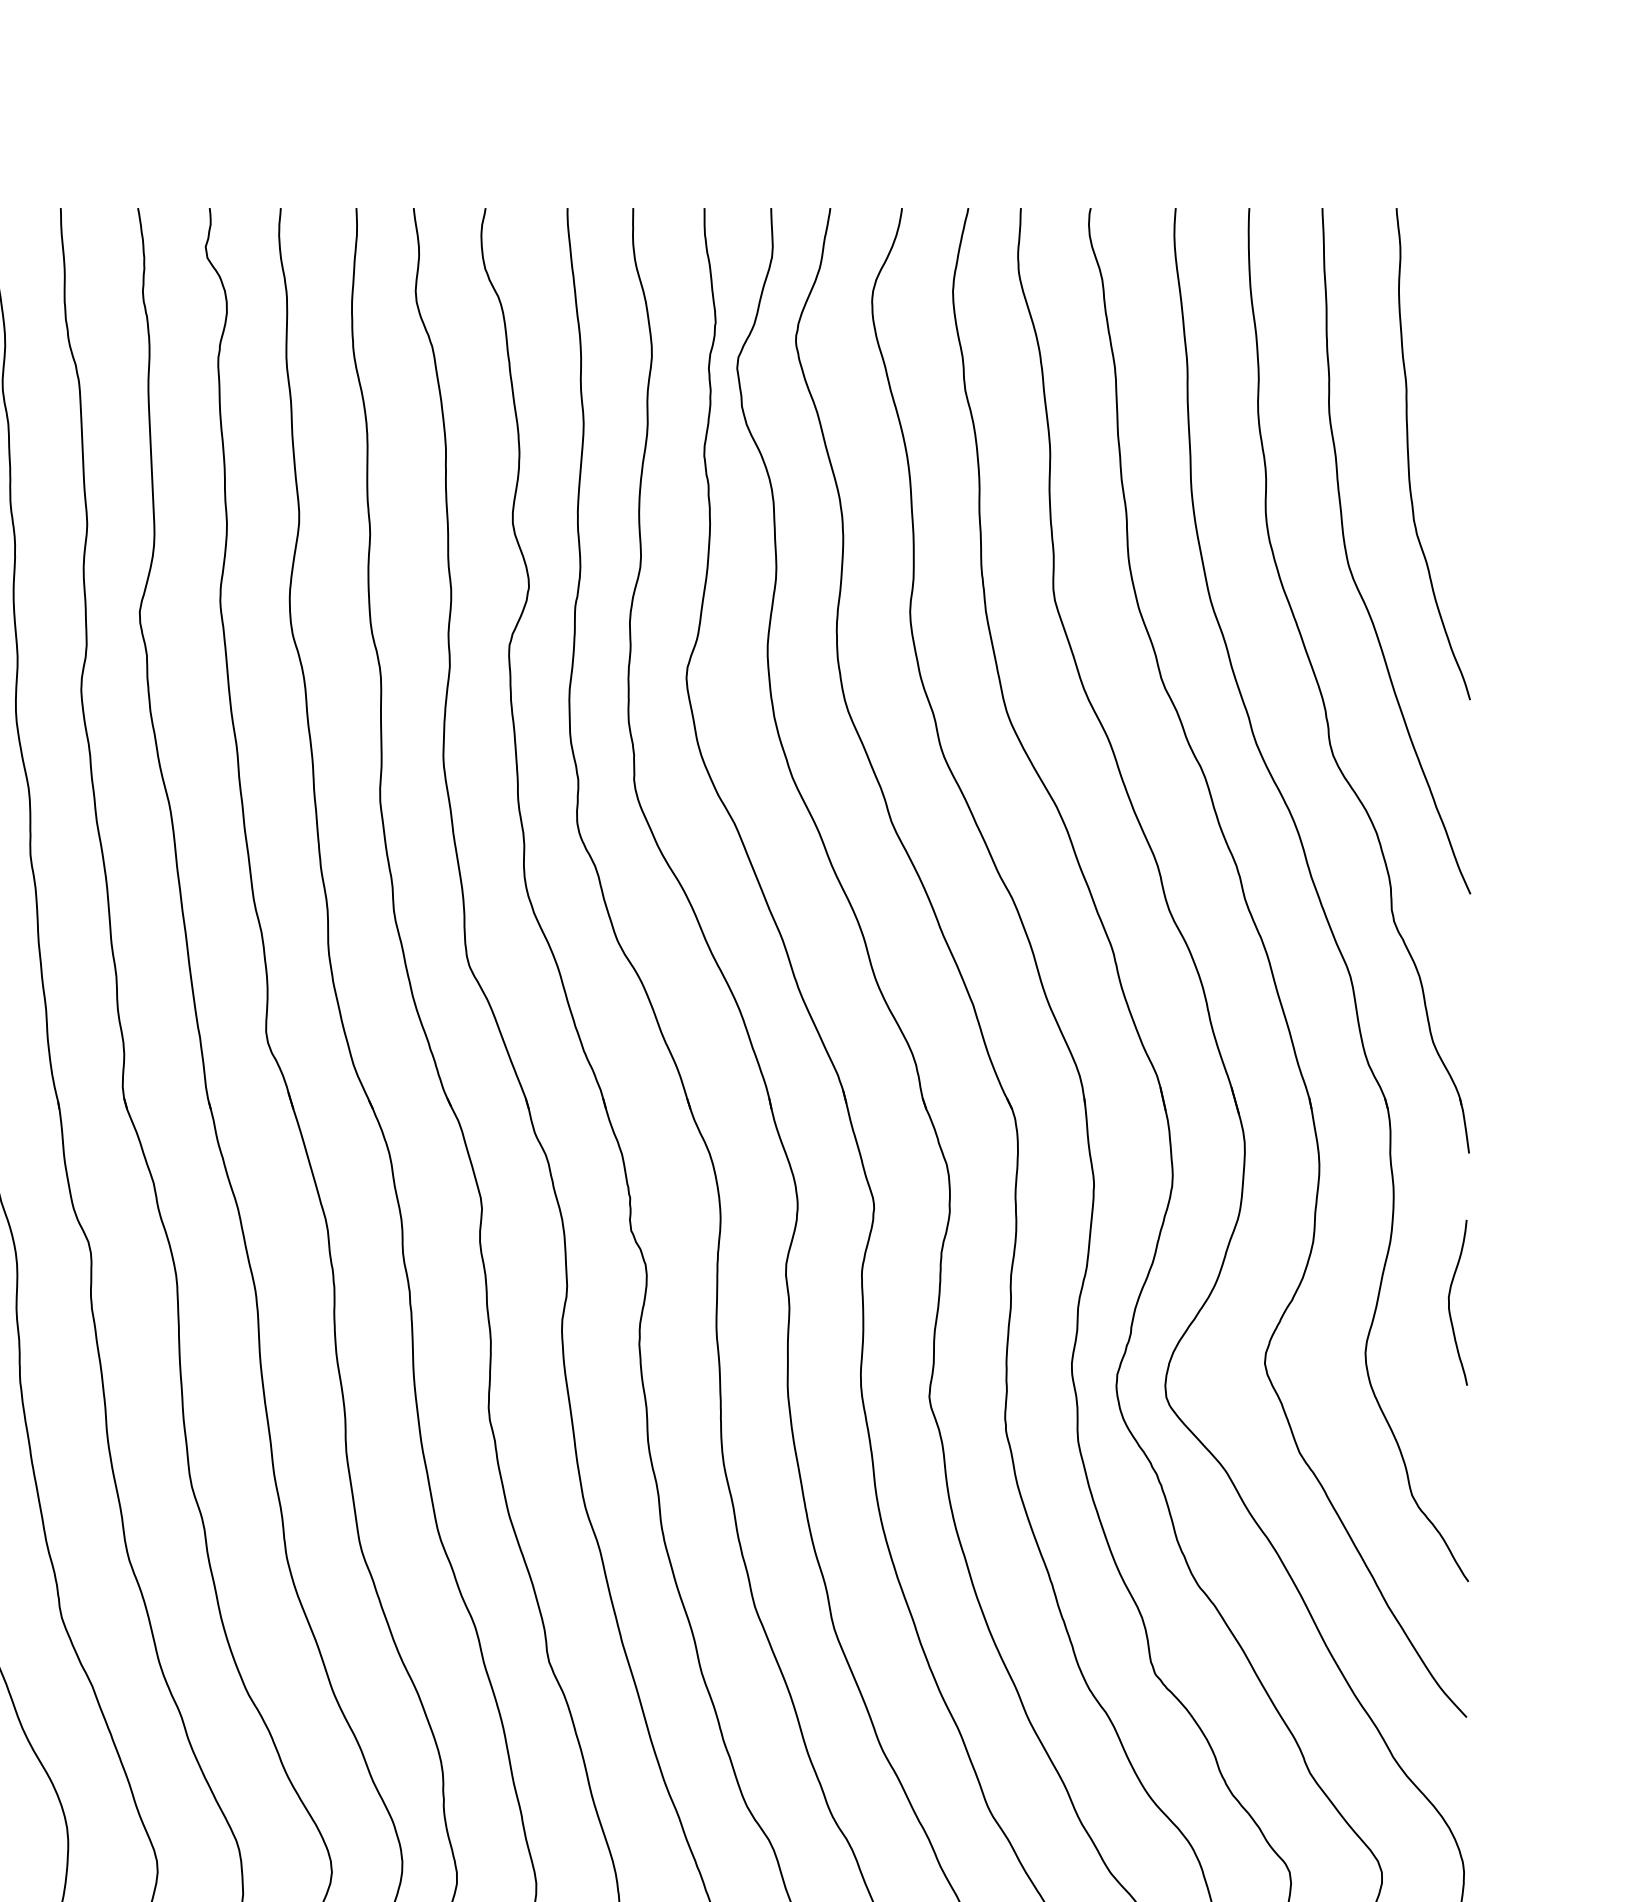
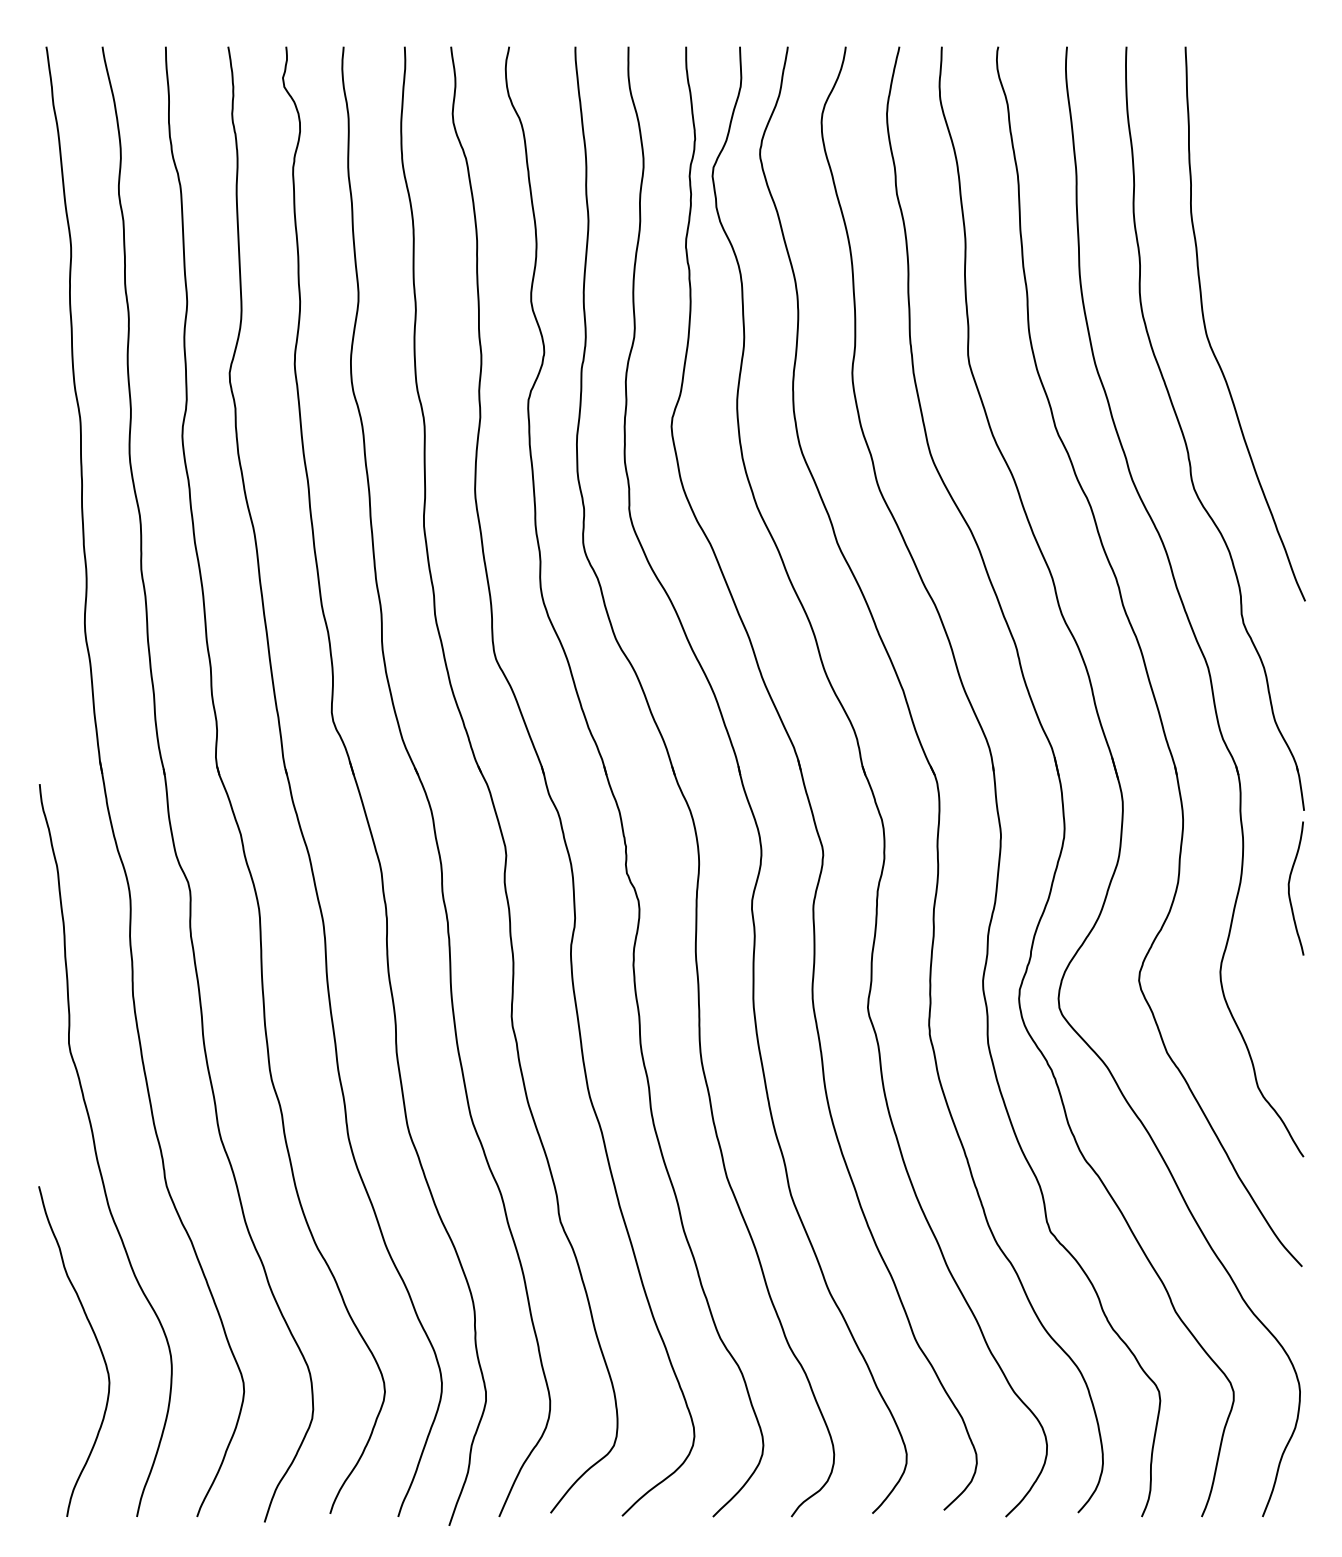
curve: (1408, 454) -> (1255, 245), removed
curve: (1449, 1302) -> (1289, 888), moved

